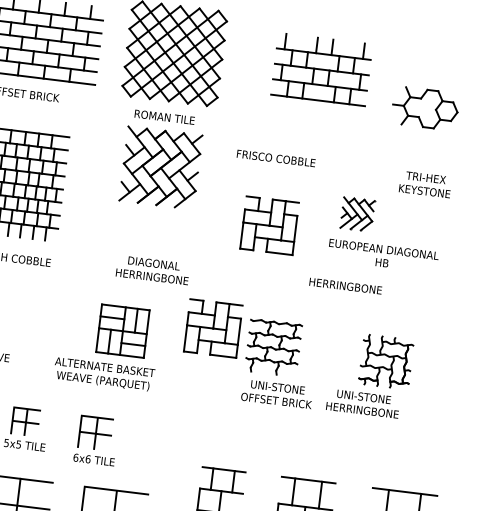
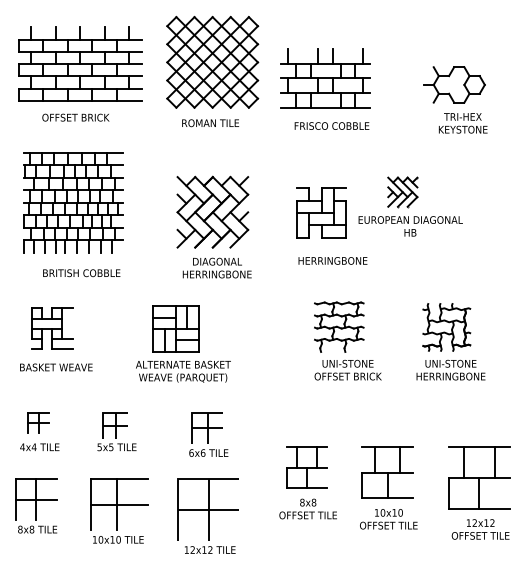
part: (321, 69) -> (325, 78), moved
text: (275, 157) -> (331, 125), moved
part: (160, 167) -> (212, 211), moved
text: (425, 184) -> (463, 123), moved
text: (382, 256) -> (410, 226), moved
text: (345, 285) -> (332, 260), moved
part: (213, 328) -> (280, 315), removed
part: (122, 330) -> (175, 328), moved
text: (362, 402) -> (450, 369), moved
part: (96, 440) -> (208, 434), moved

